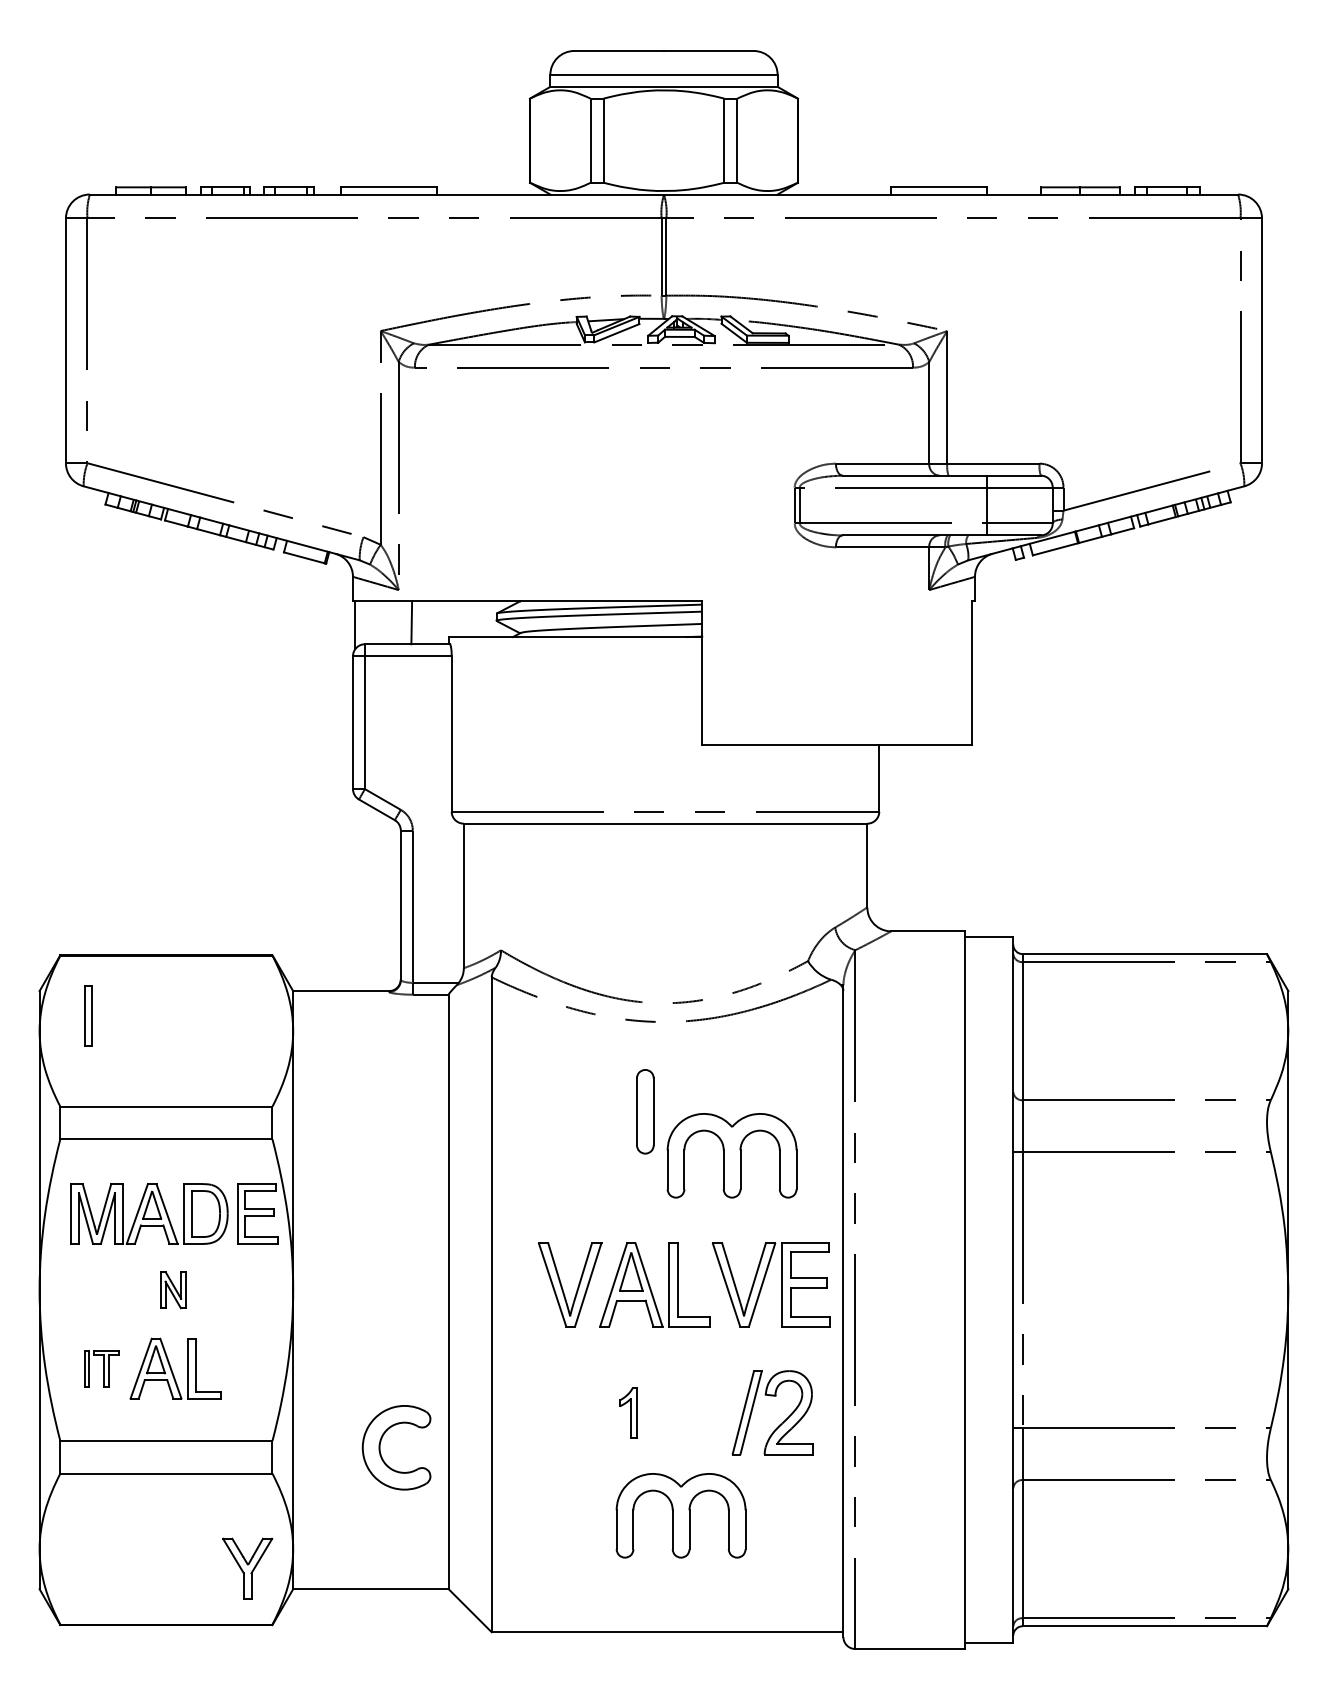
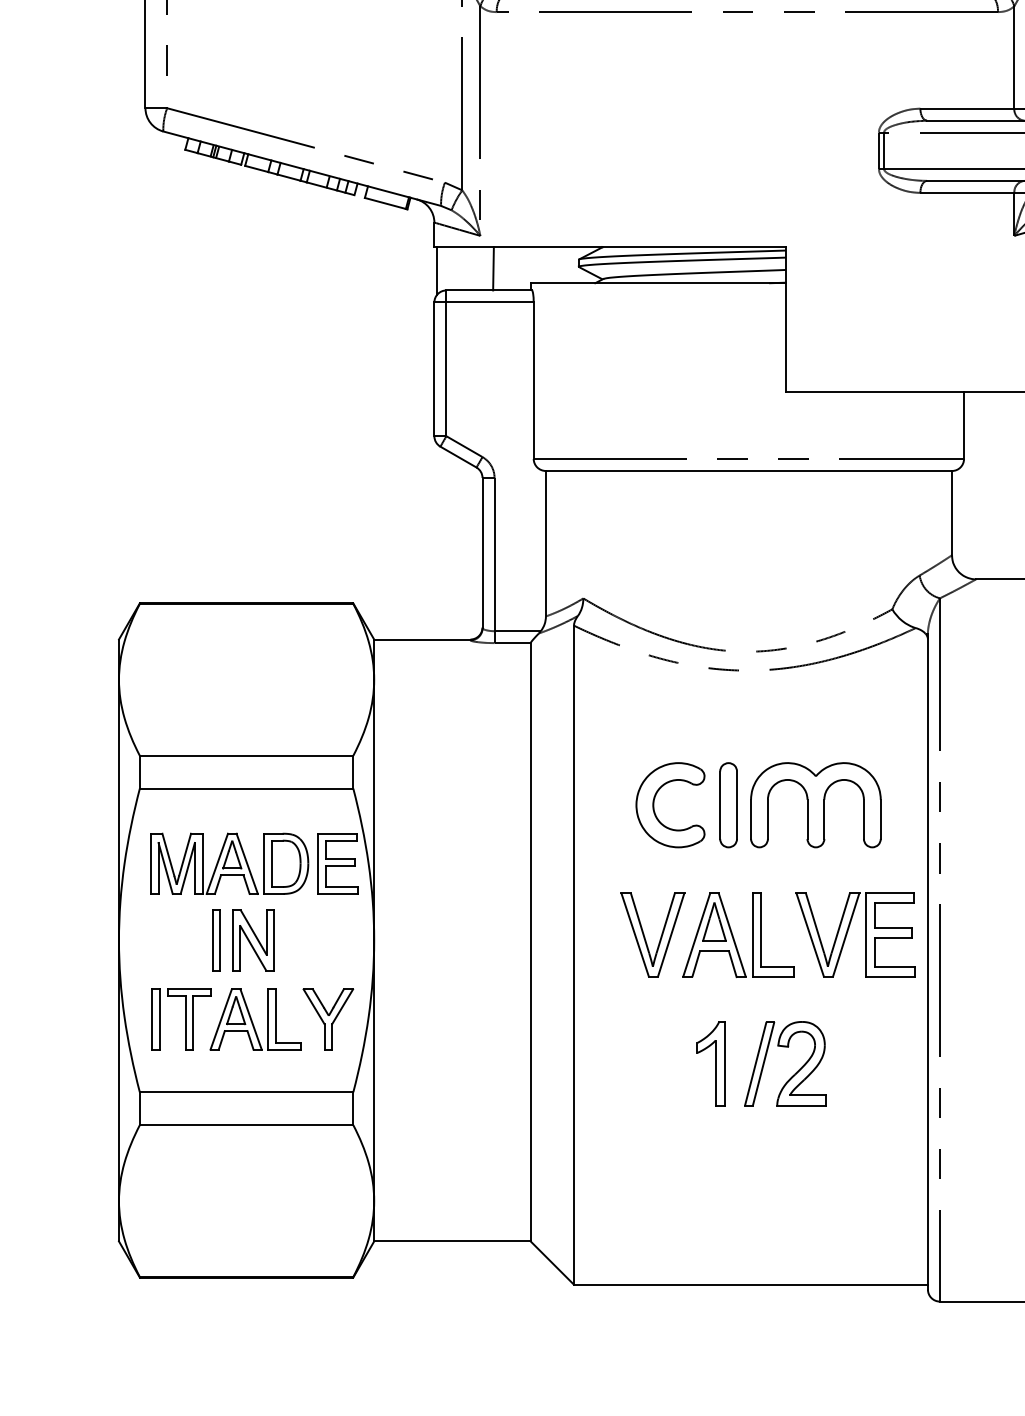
part: (88, 1015) -> (216, 939), moved
part: (645, 1111) -> (728, 804), moved
part: (173, 1290) -> (253, 940), size x1.67
part: (101, 1368) -> (181, 1019), size x1.67
part: (627, 1412) -> (710, 1063), size x1.67
part: (781, 1422) -> (794, 1073), moved
part: (380, 1447) -> (654, 804), moved
part: (680, 1515) -> (763, 1167), removed
part: (247, 1568) -> (328, 1019), moved

